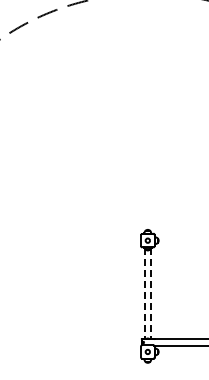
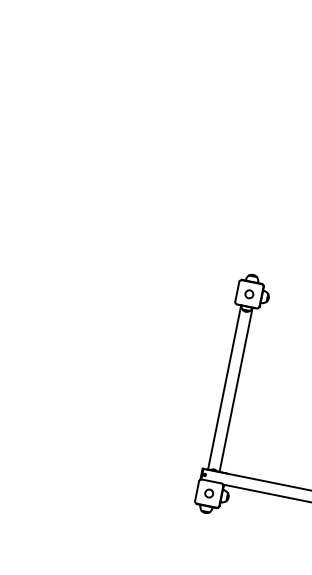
line: (144, 293) -> (224, 387), dashed -> solid
line: (151, 293) -> (236, 390), dashed -> solid

